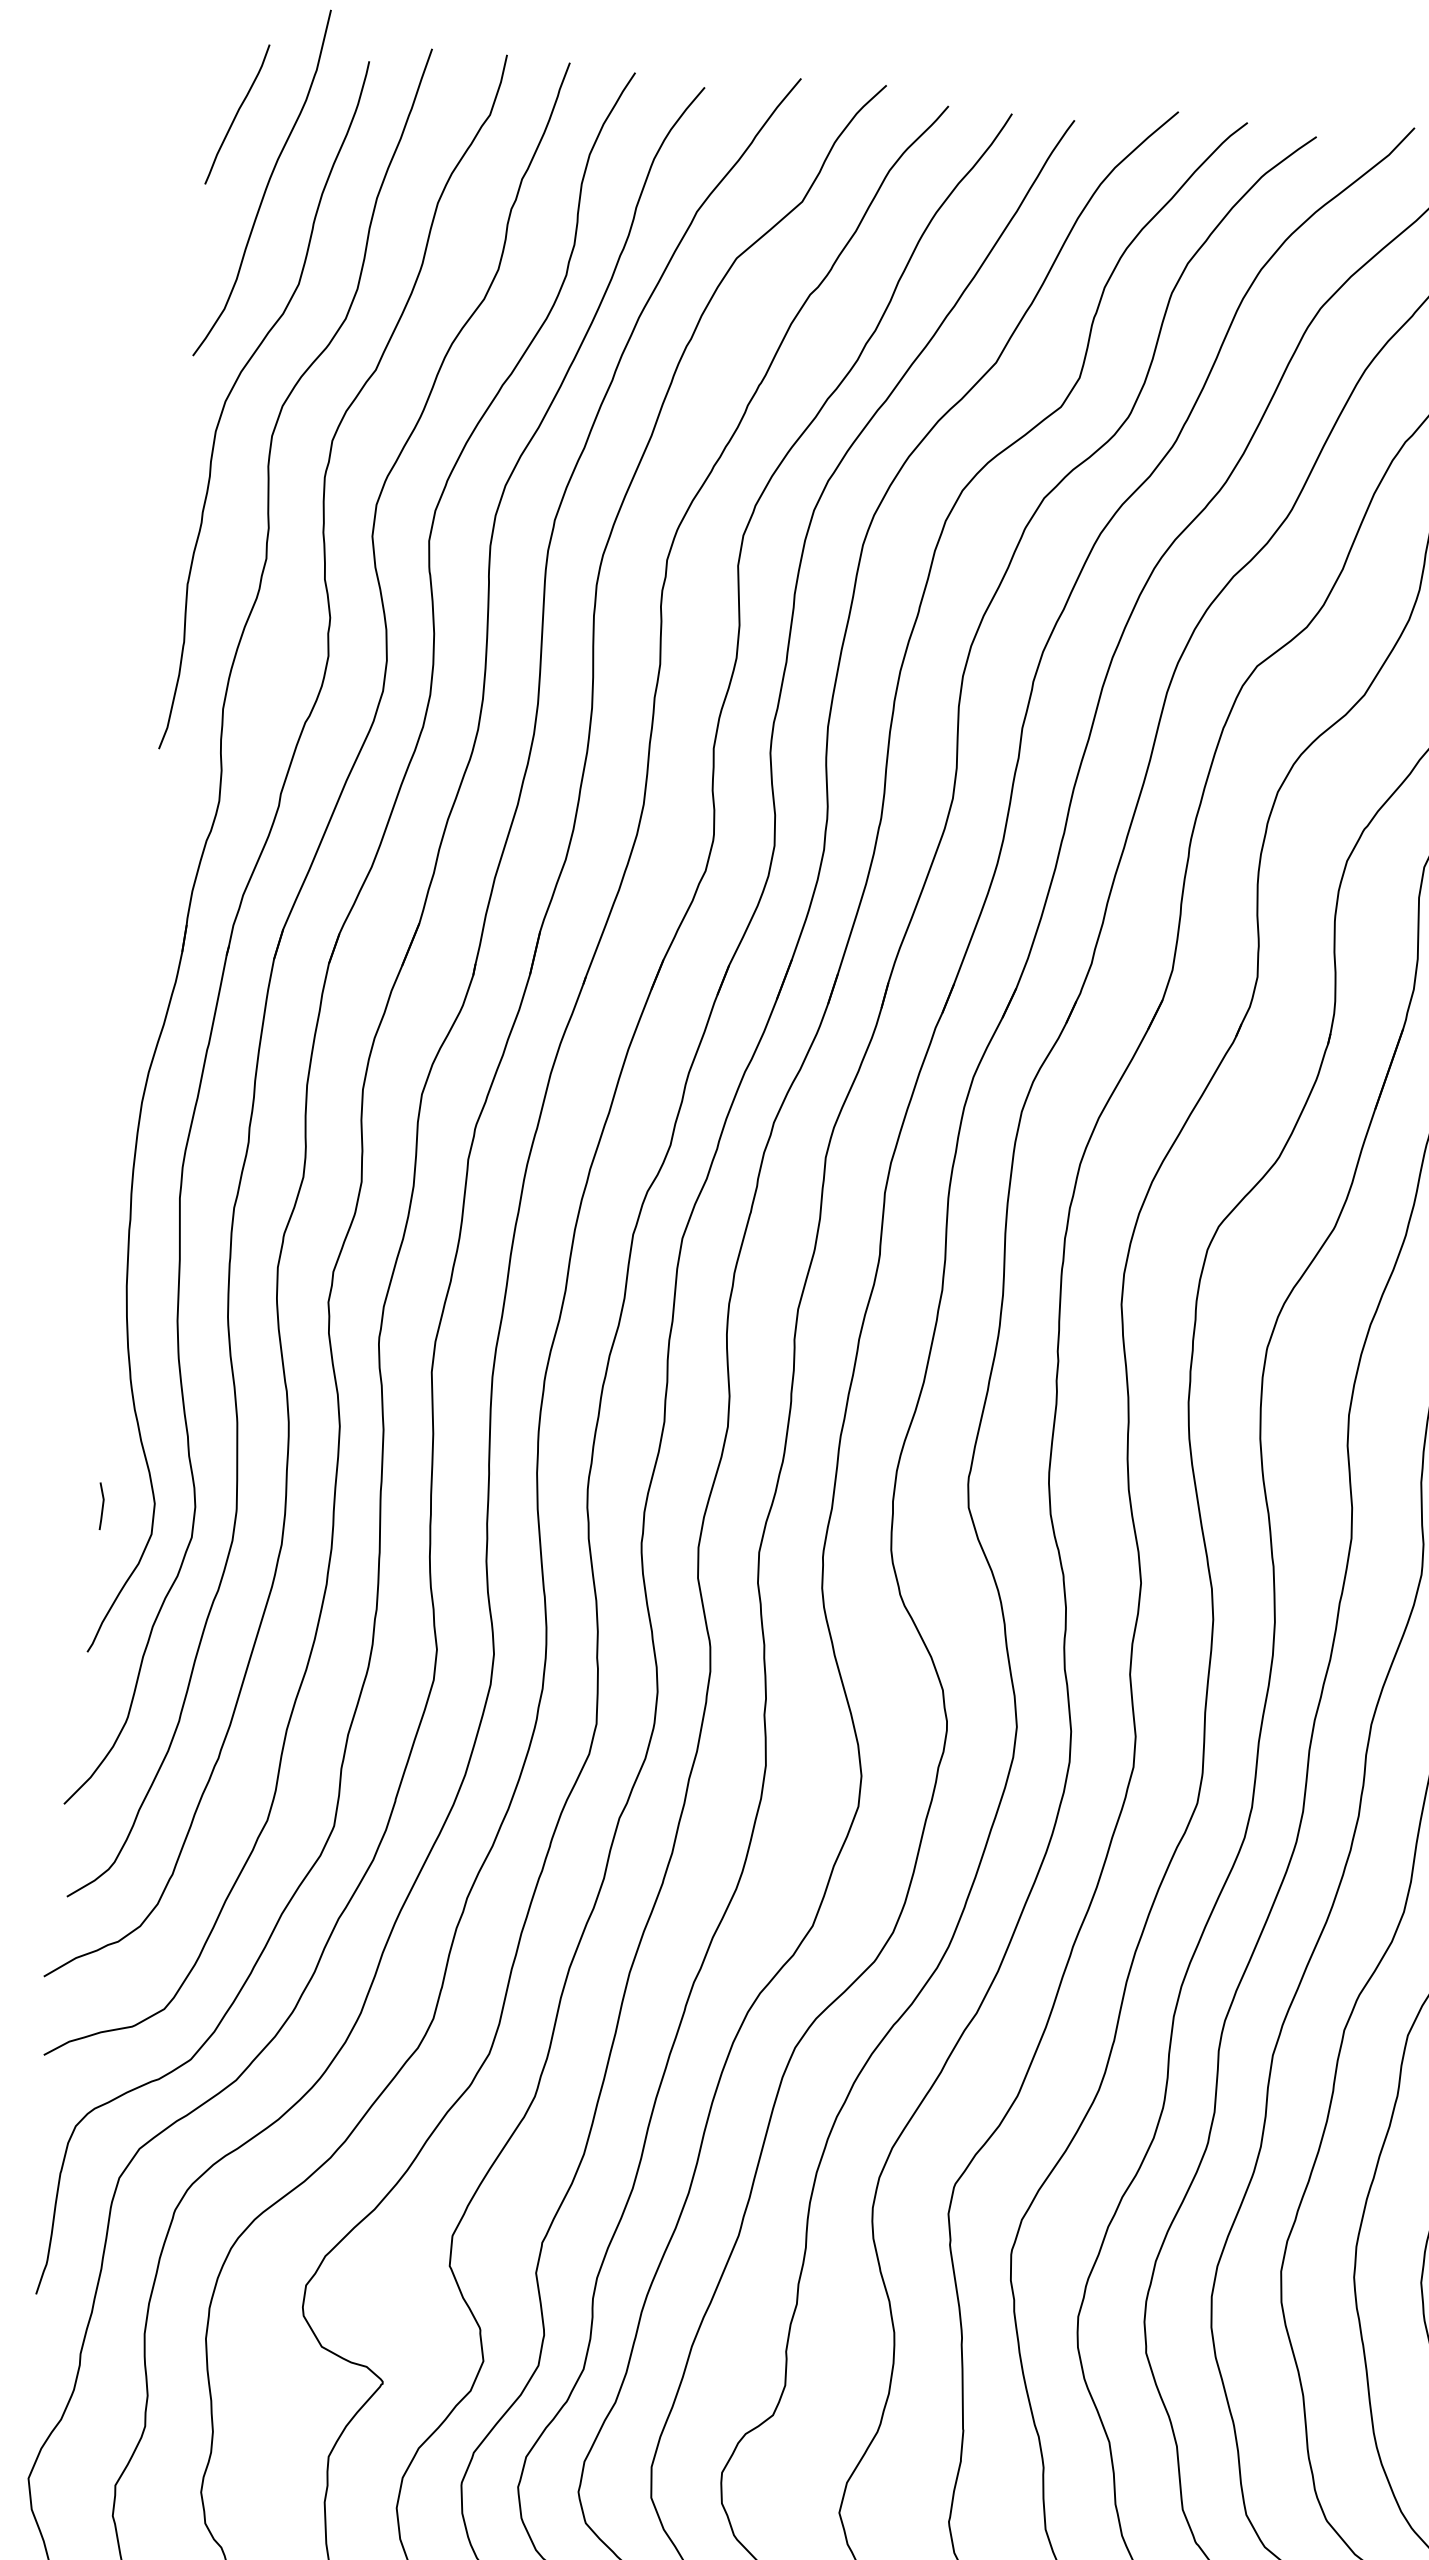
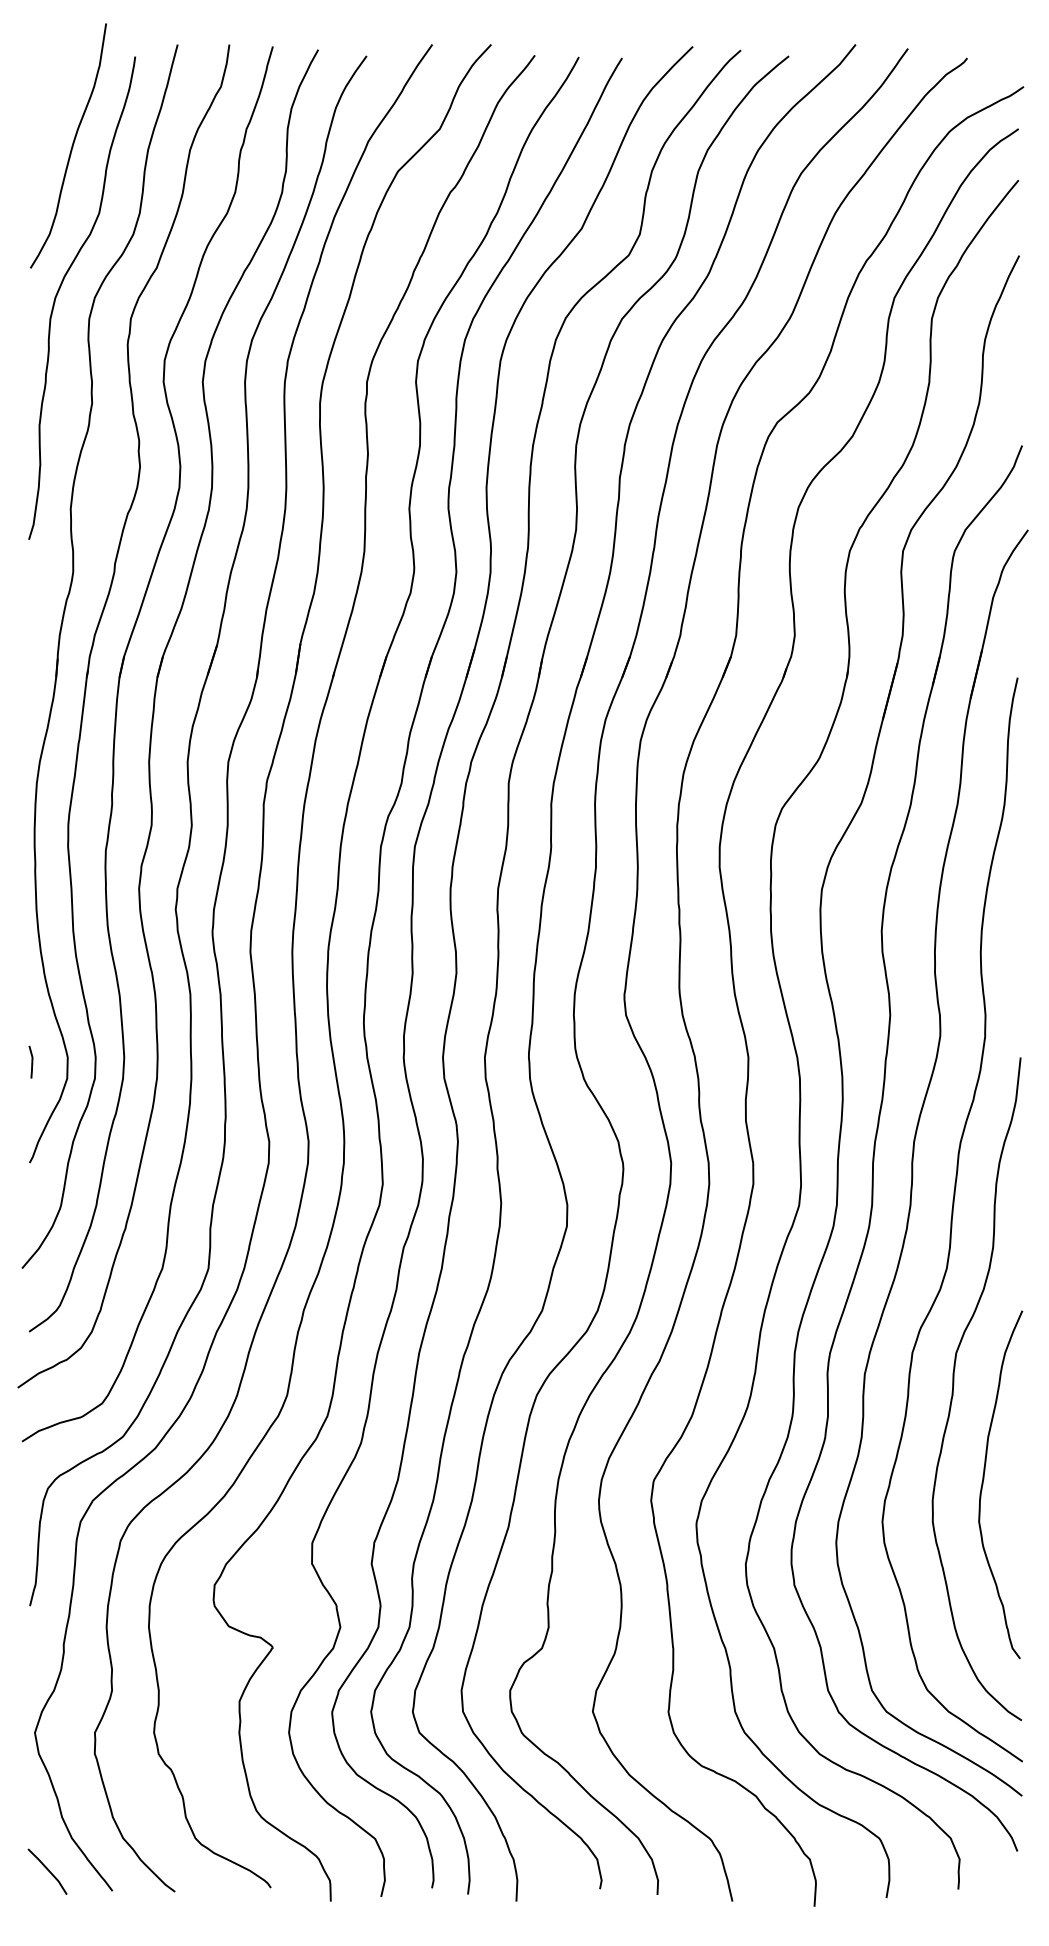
curve: (237, 114) -> (47, 100), removed

